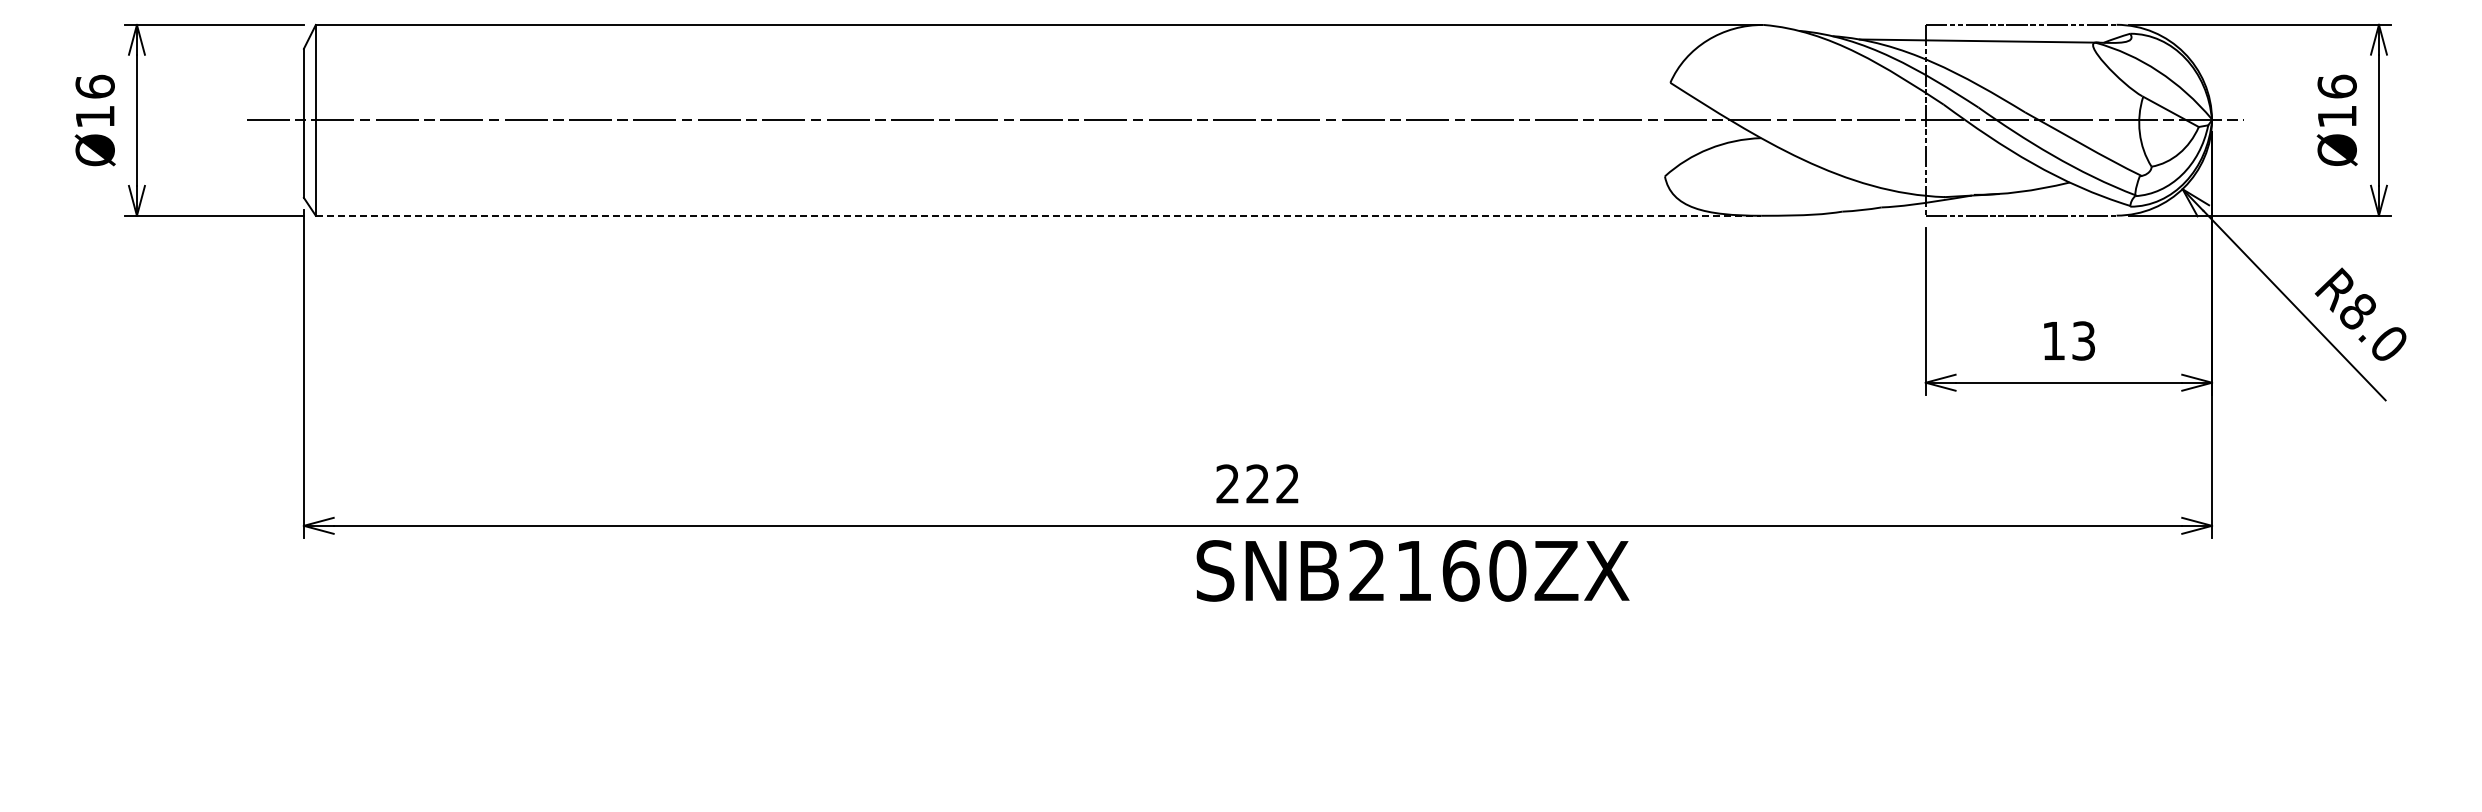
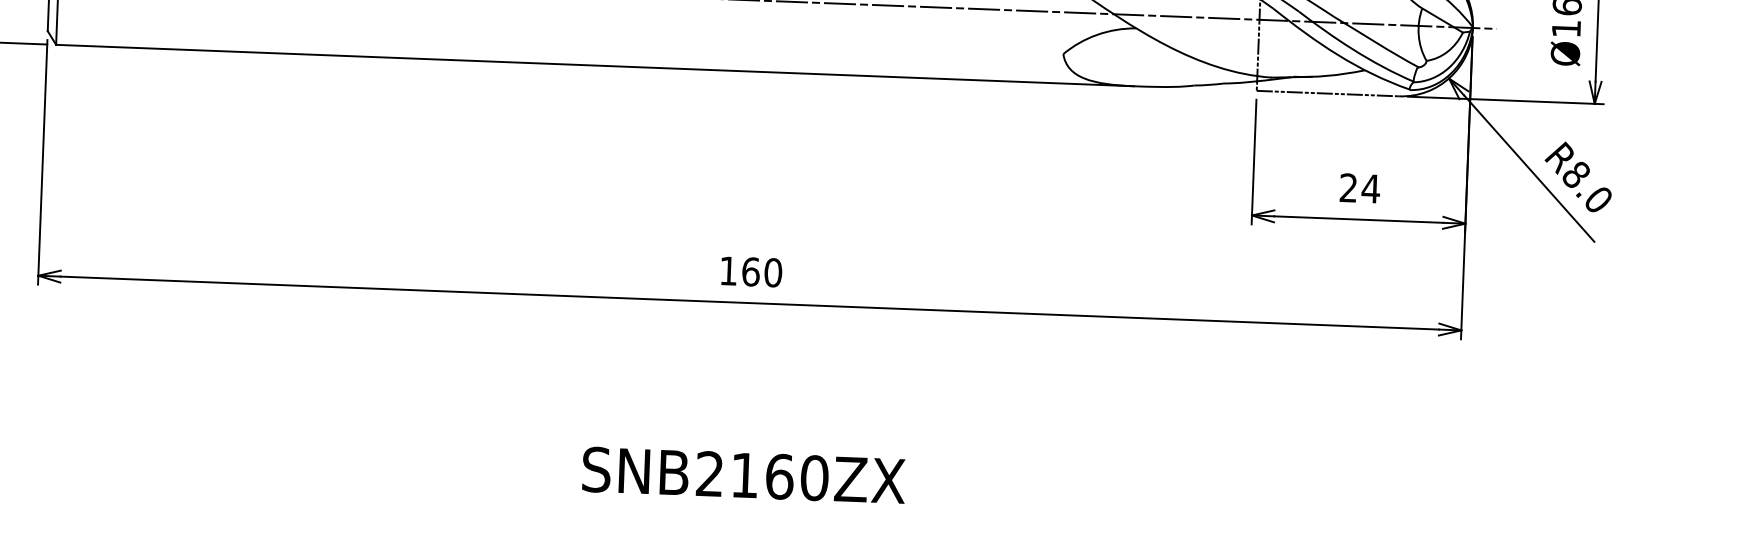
line: (1038, 215) -> (595, 65), dashed -> solid
text: (2069, 340) -> (1360, 188), 13 -> 24
text: (1257, 483) -> (750, 271), 222 -> 160
text: (1412, 570) -> (743, 475), moved

